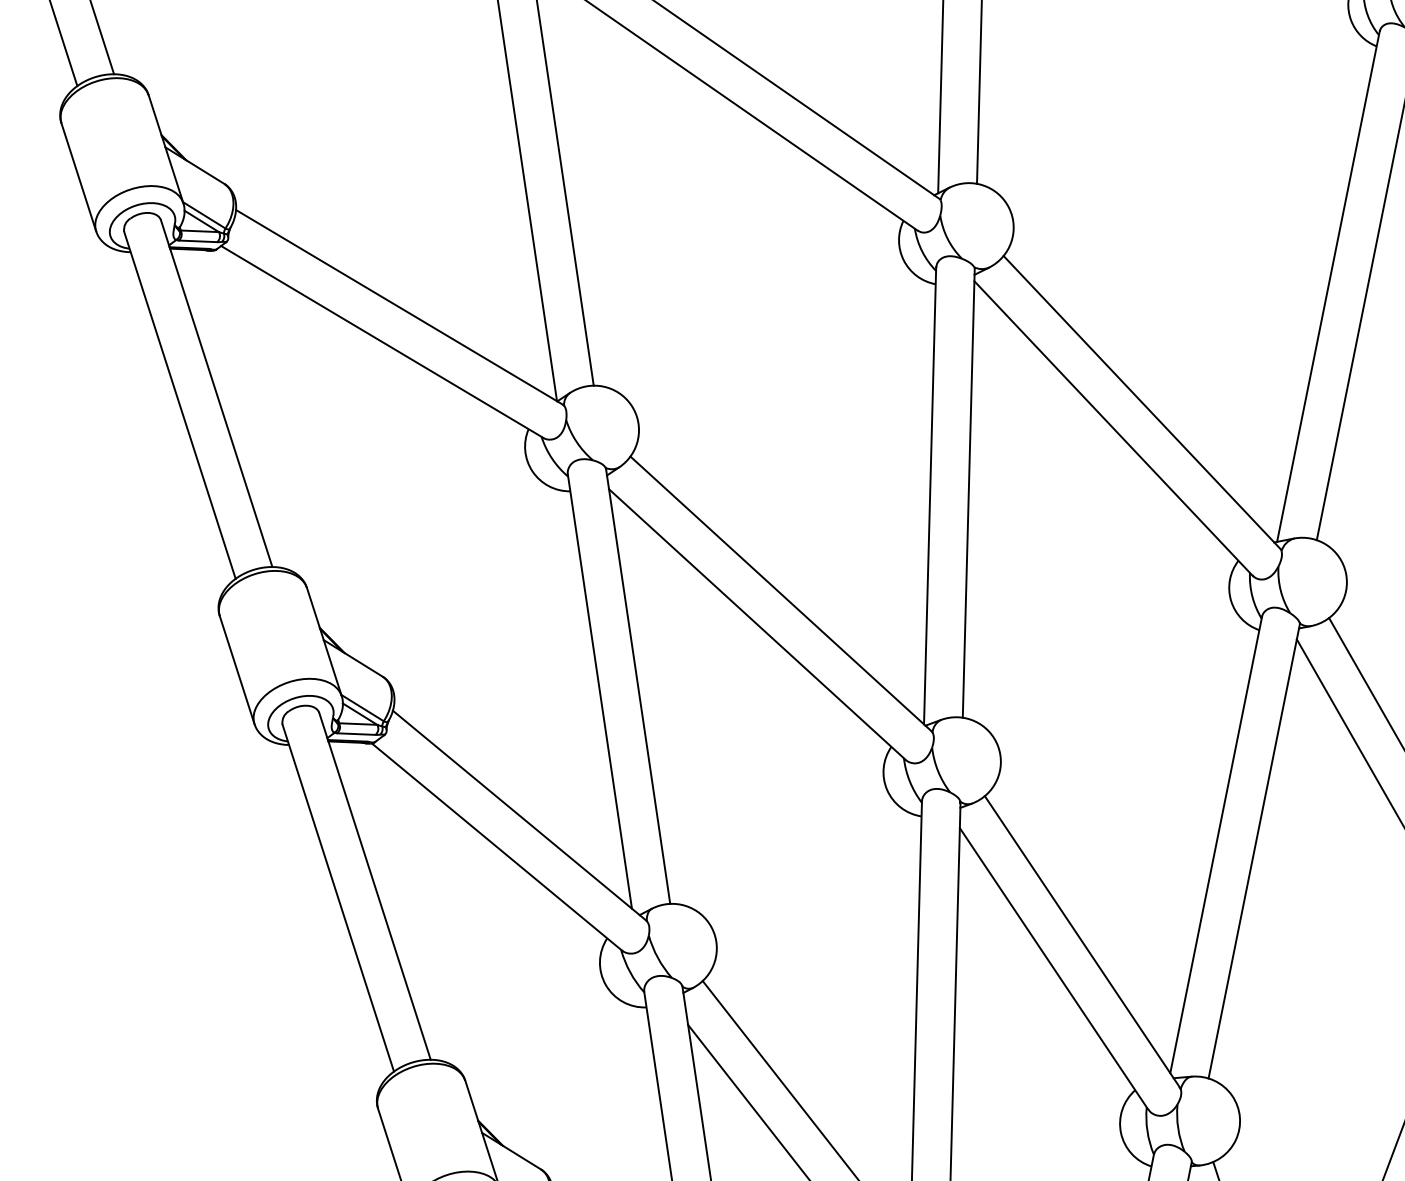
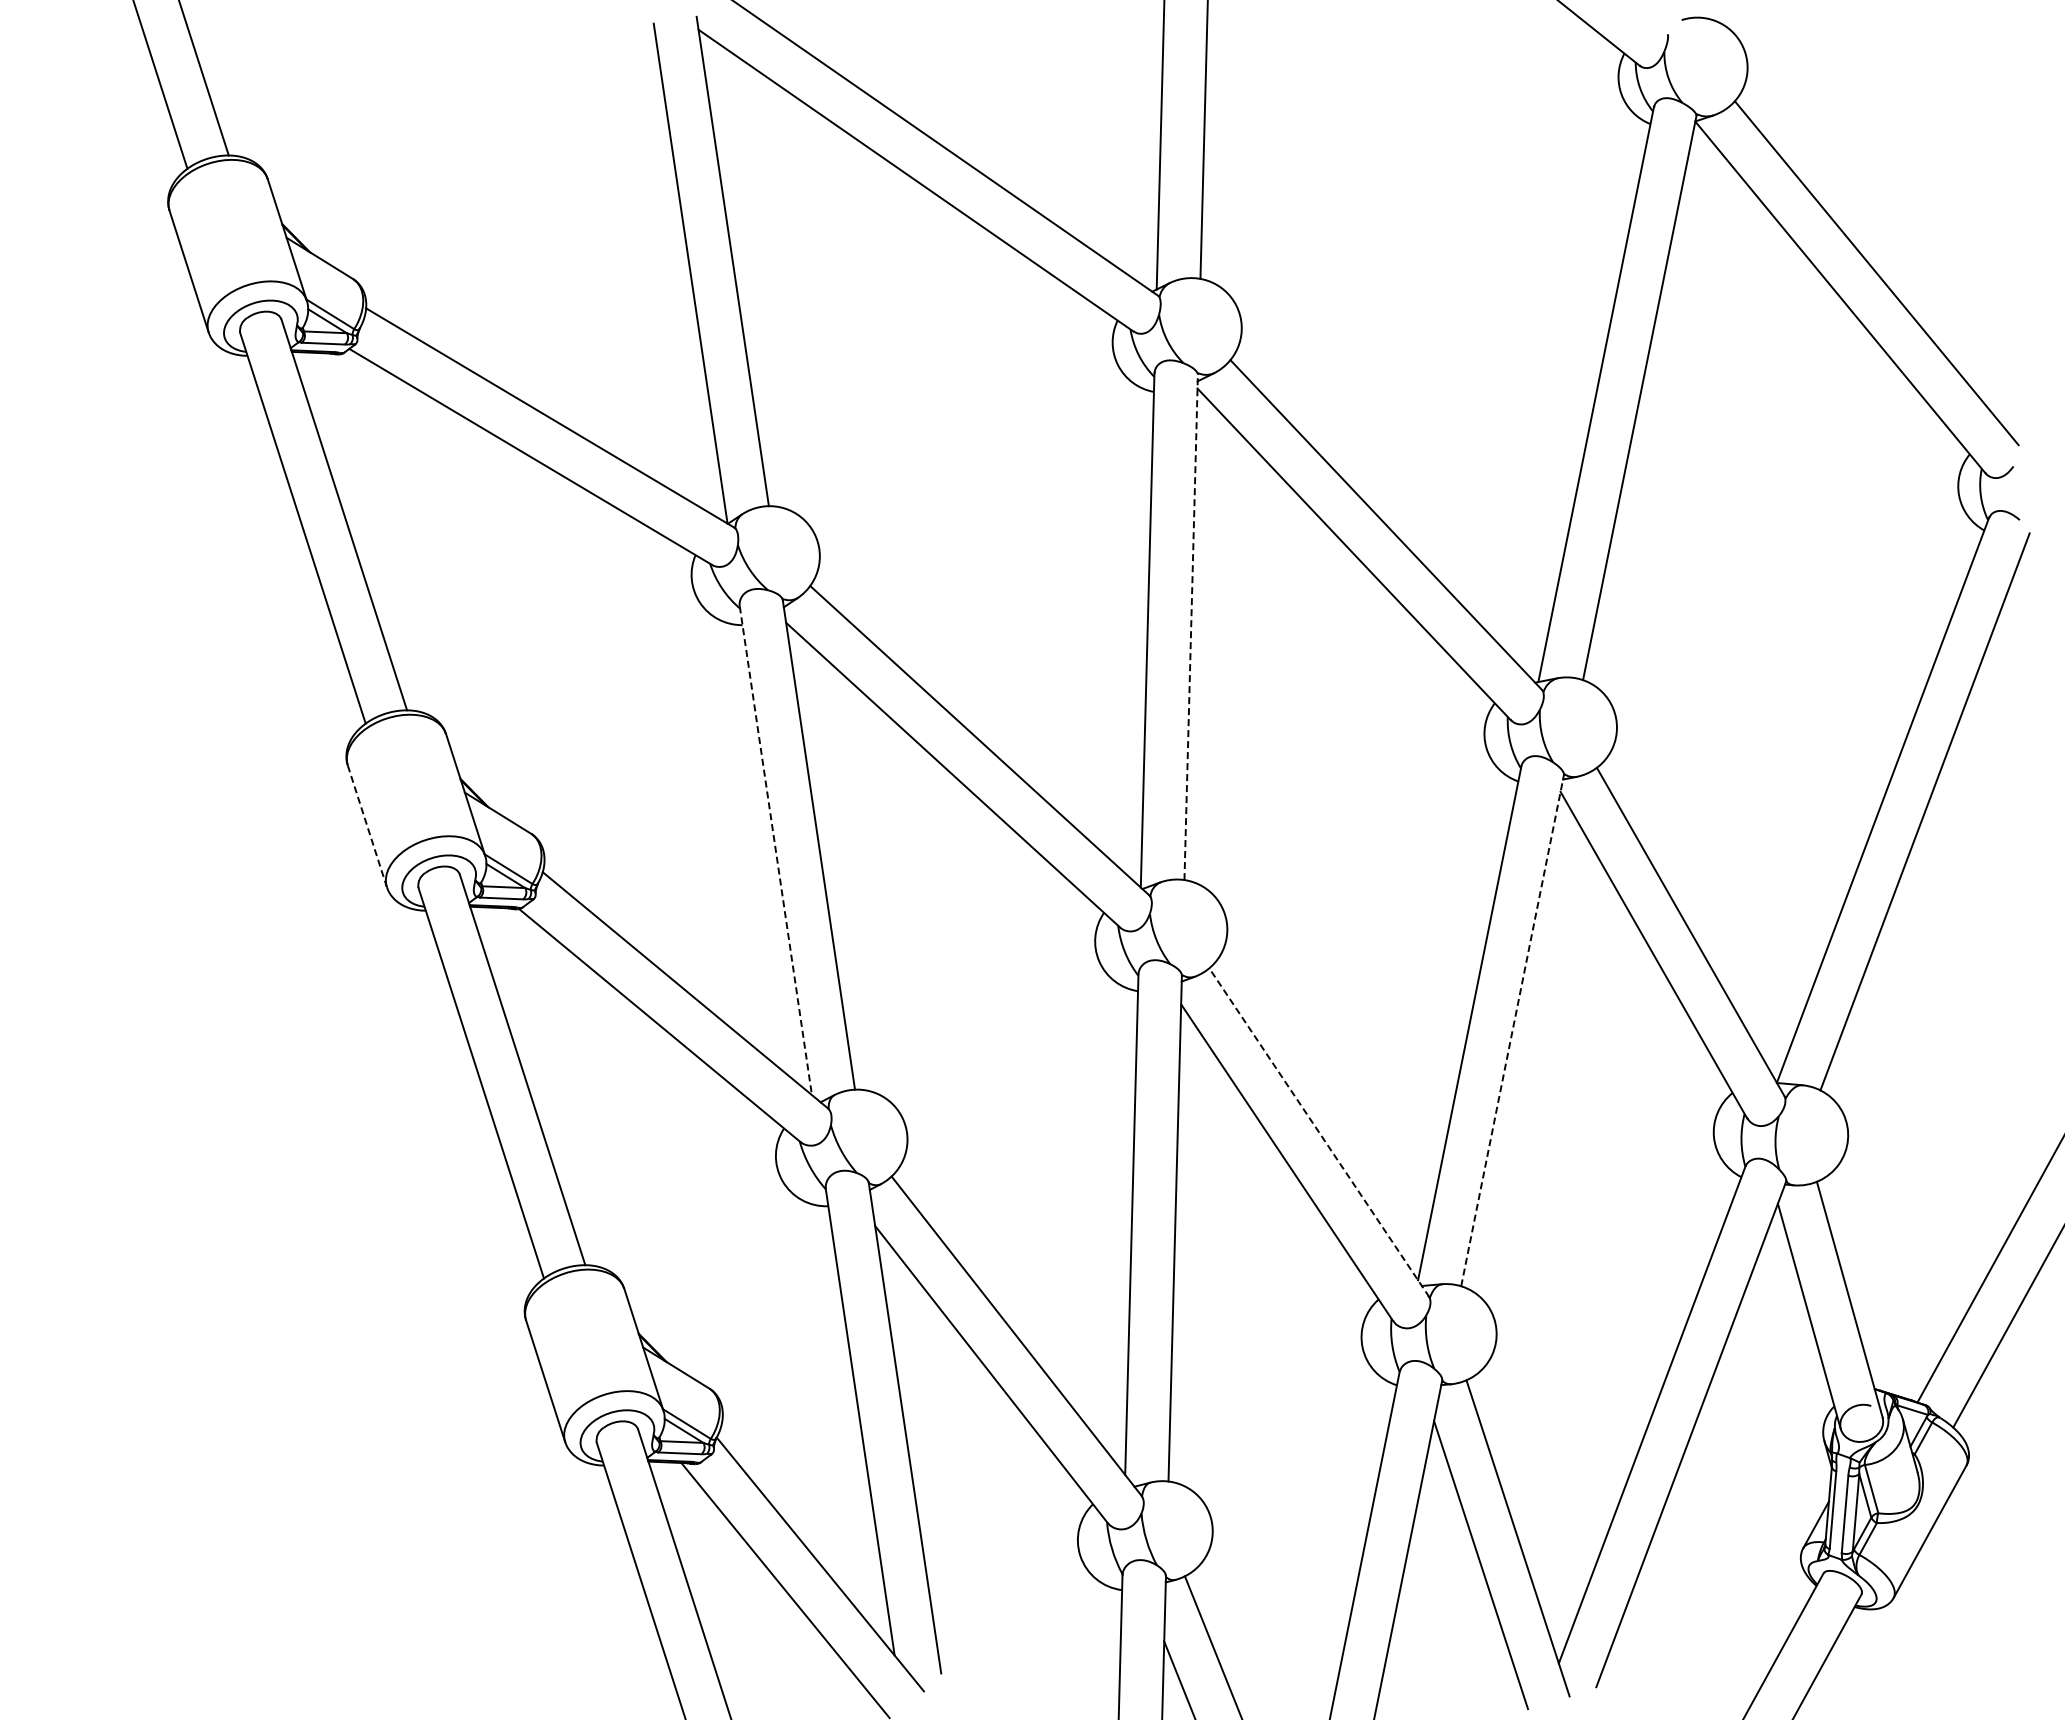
line: (969, 493) -> (1191, 627), solid -> dashed
line: (237, 670) -> (367, 826), solid -> dashed
line: (599, 691) -> (775, 850), solid -> dashed
line: (1254, 851) -> (1512, 1030), solid -> dashed
line: (1082, 941) -> (1319, 1132), solid -> dashed

